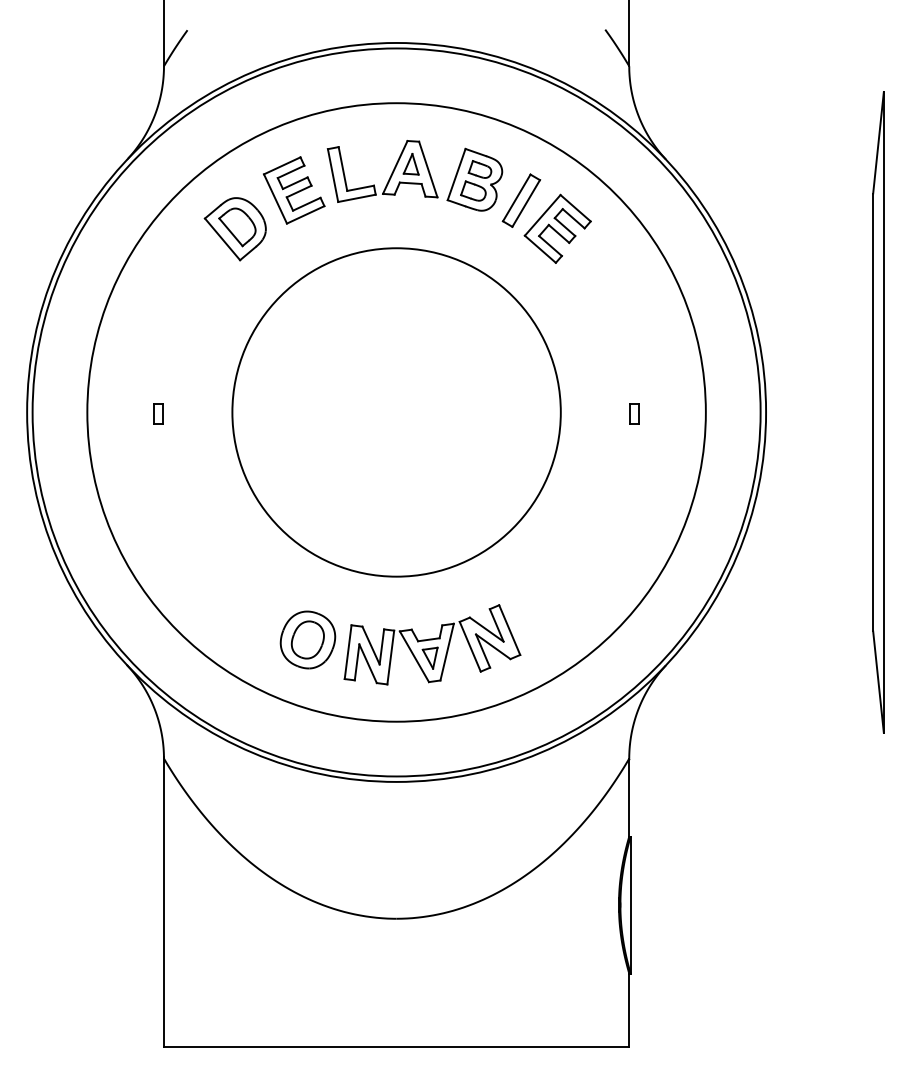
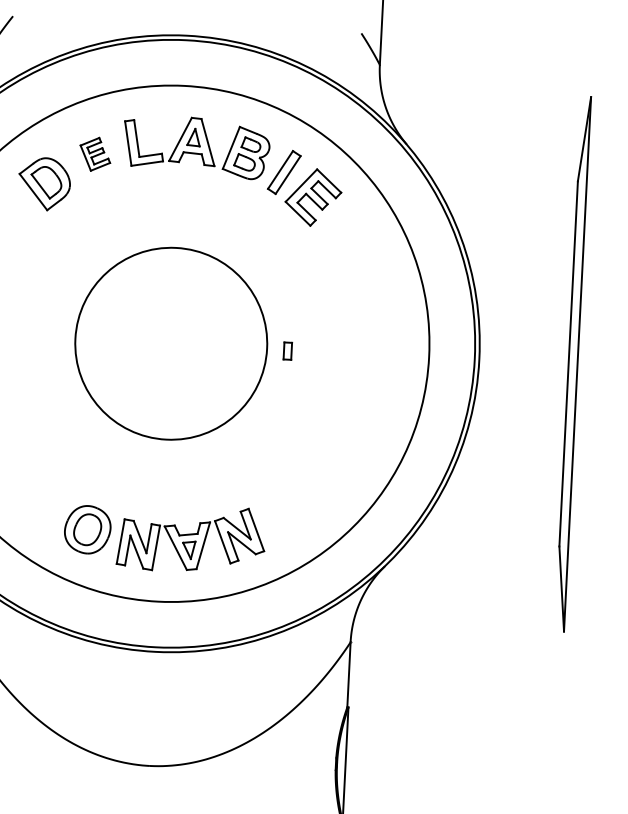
part: (294, 190) -> (95, 154), size x0.6
circle: (396, 412) -> (171, 343), size x0.7
part: (634, 413) -> (287, 350), moved

